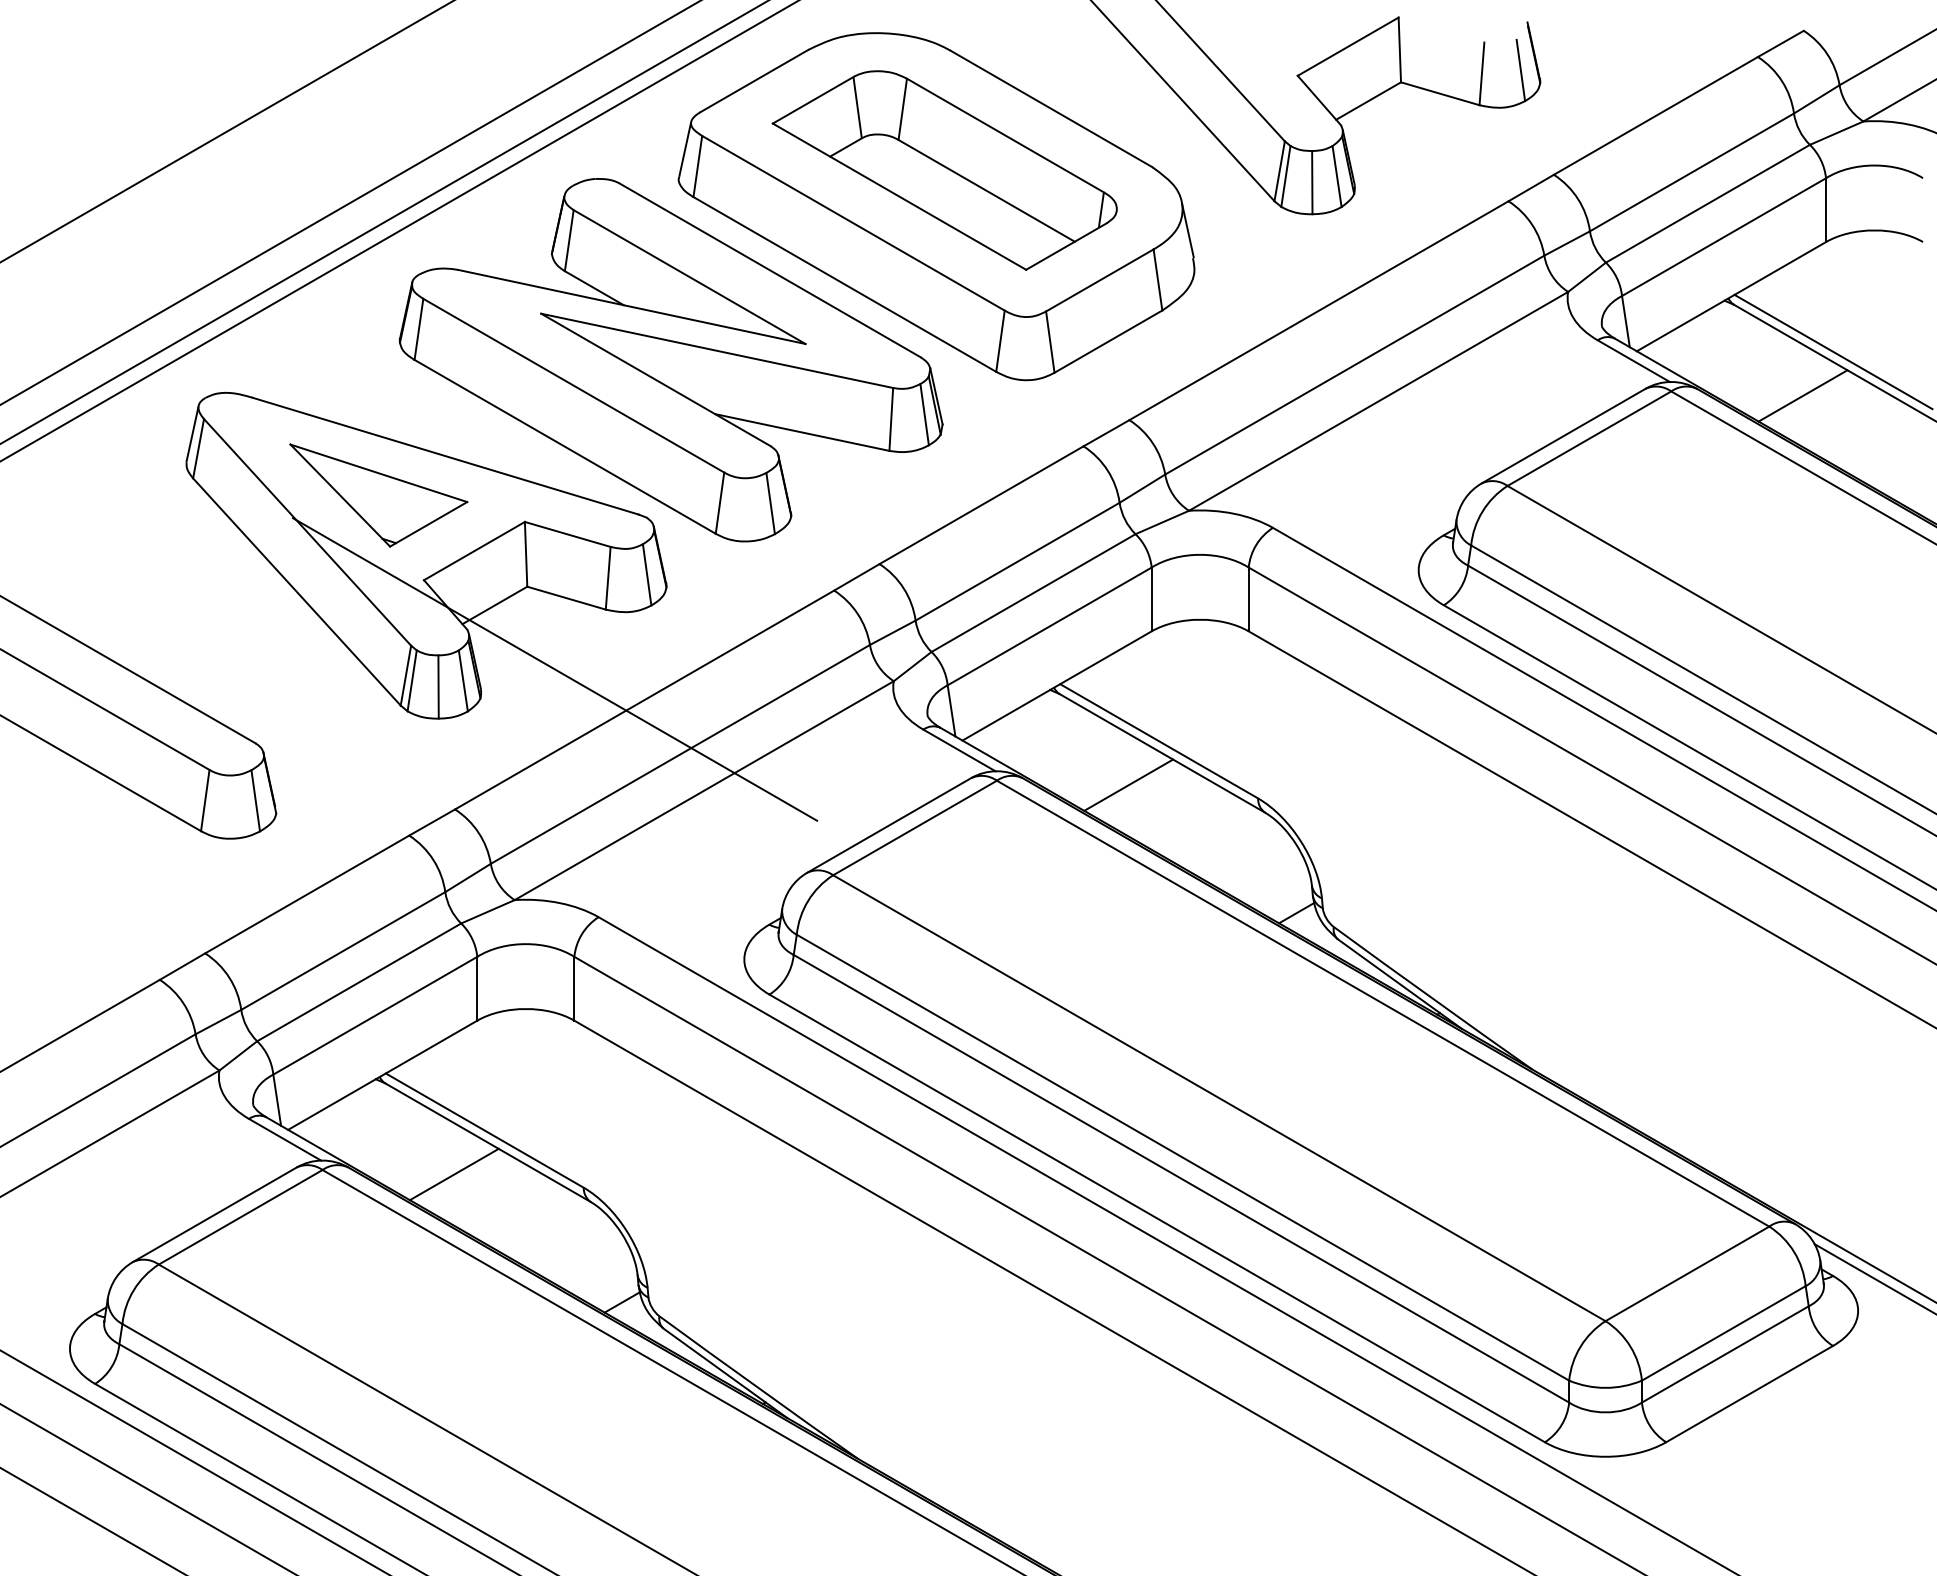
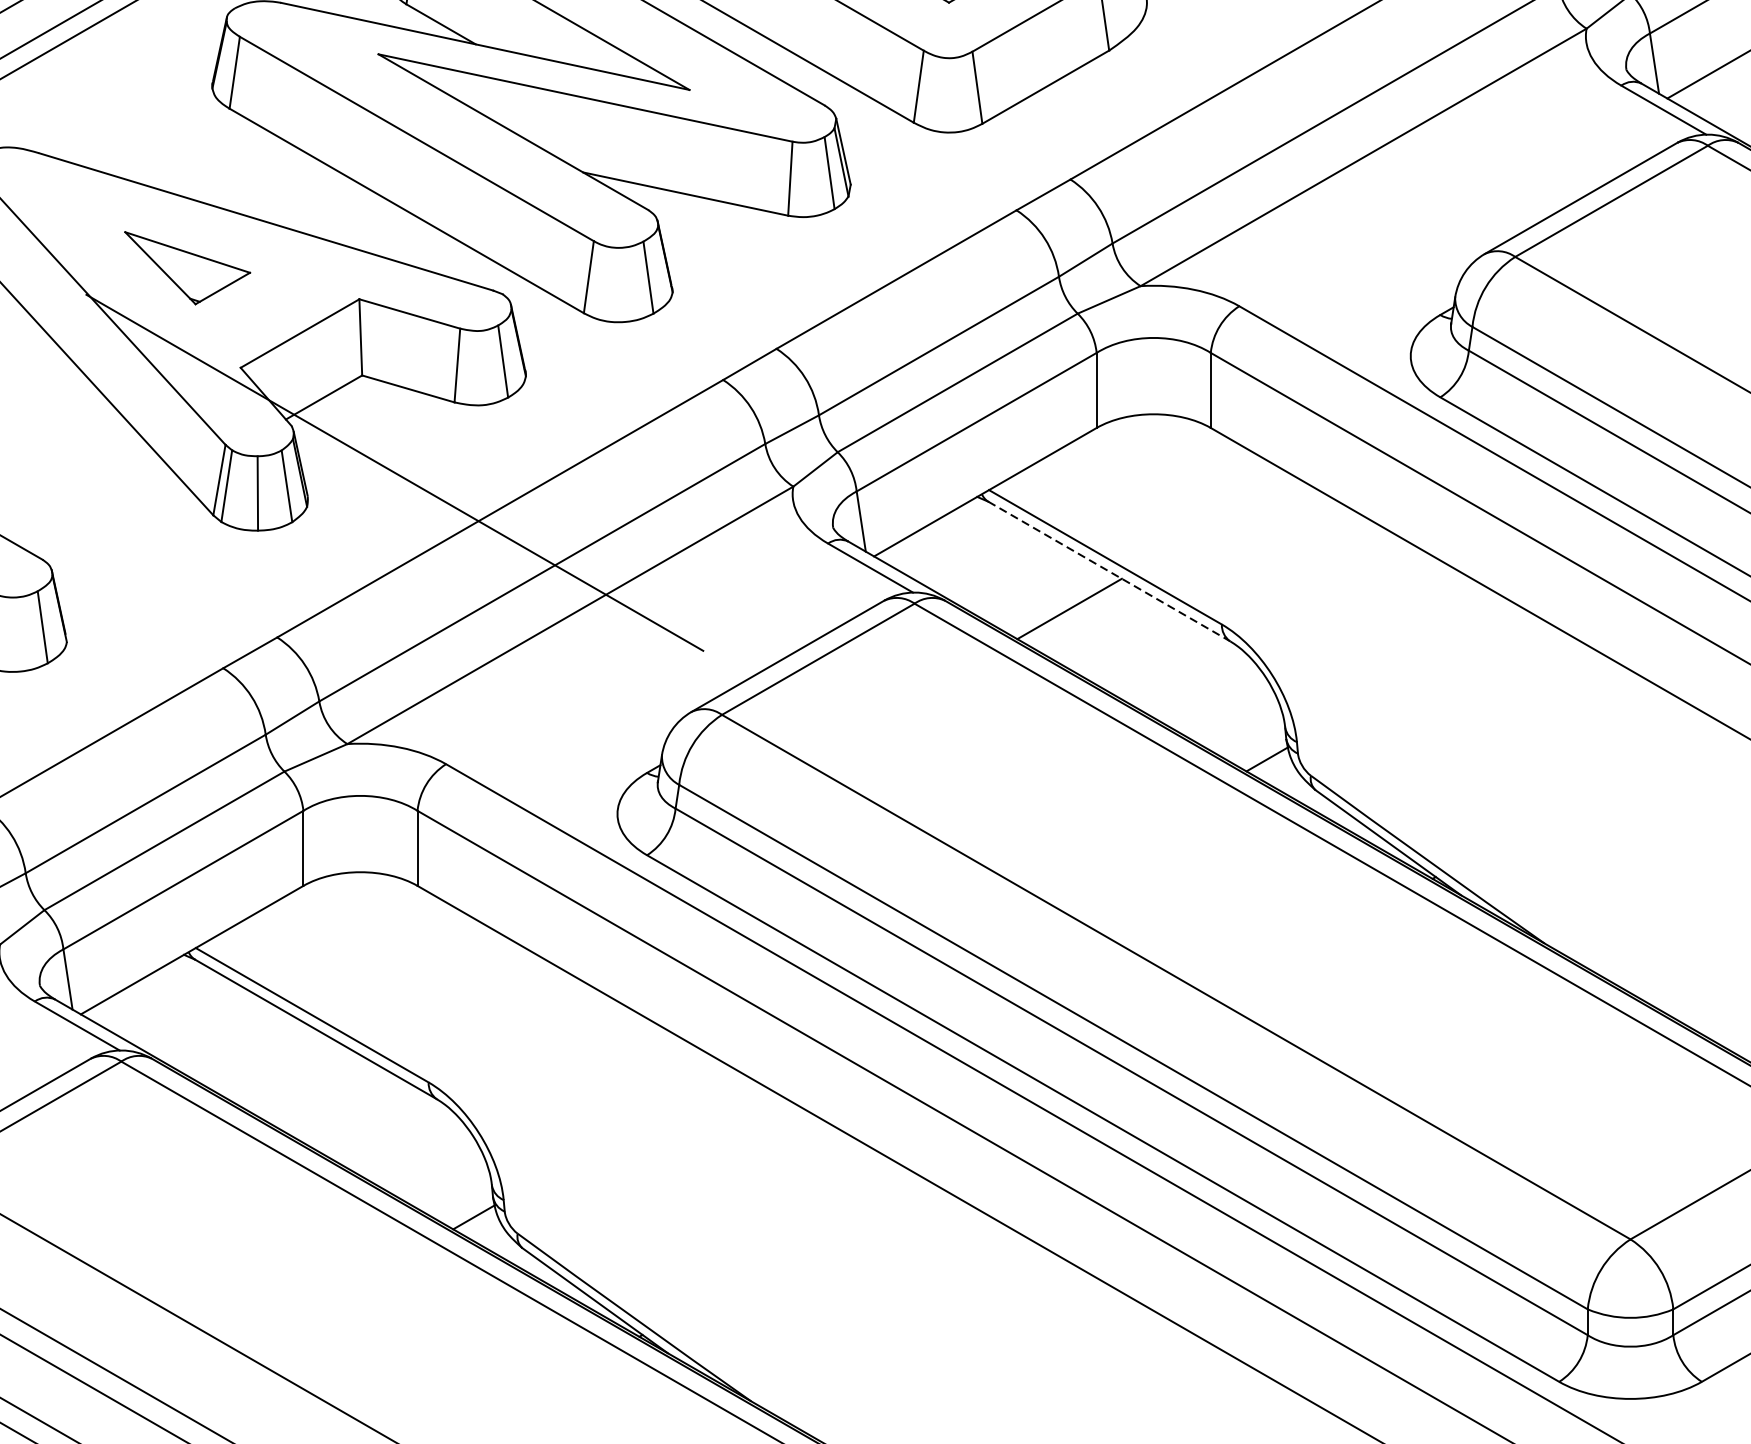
part: (378, 495) -> (187, 268), size x0.6
line: (1162, 753) -> (1109, 571), solid -> dashed
line: (453, 1174) -> (275, 1066), removed

